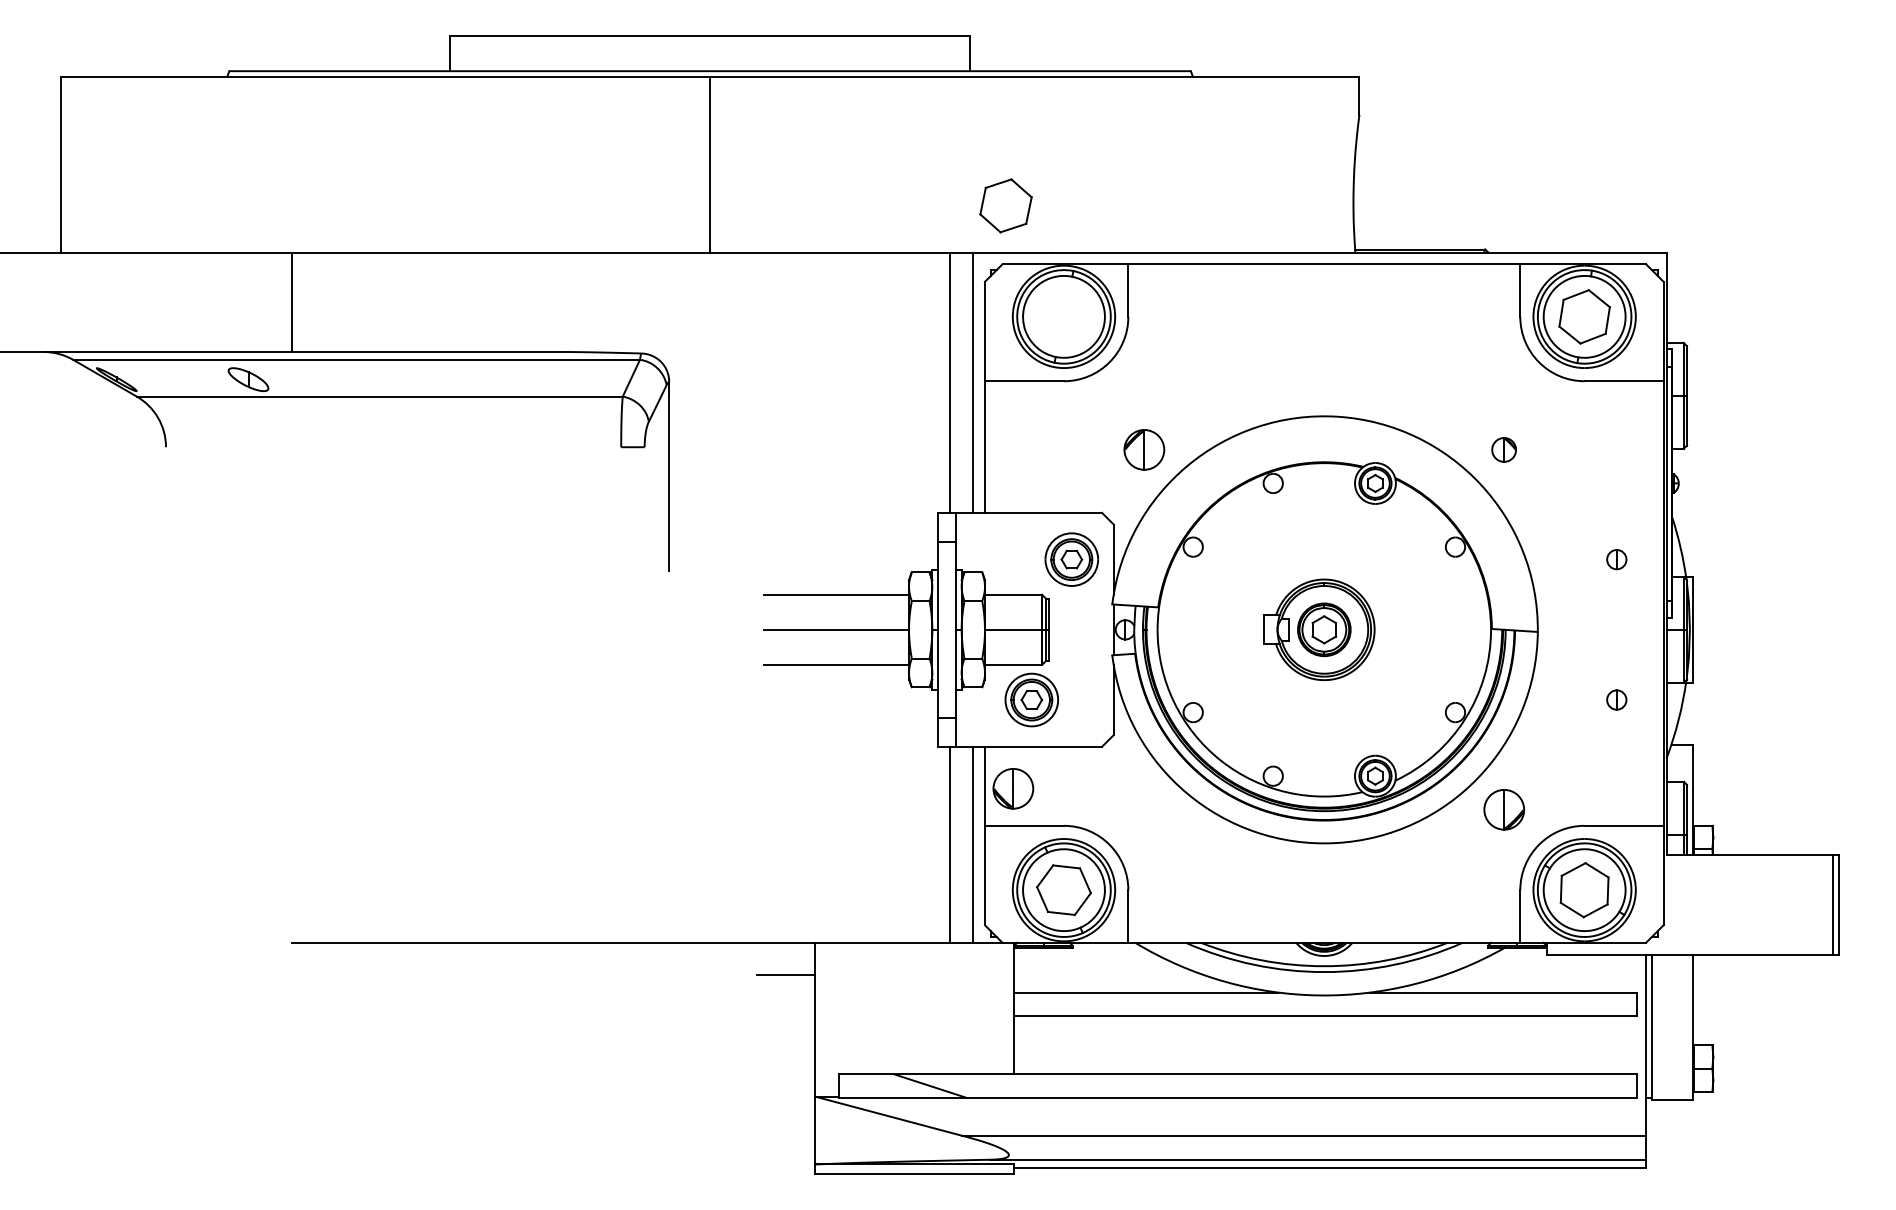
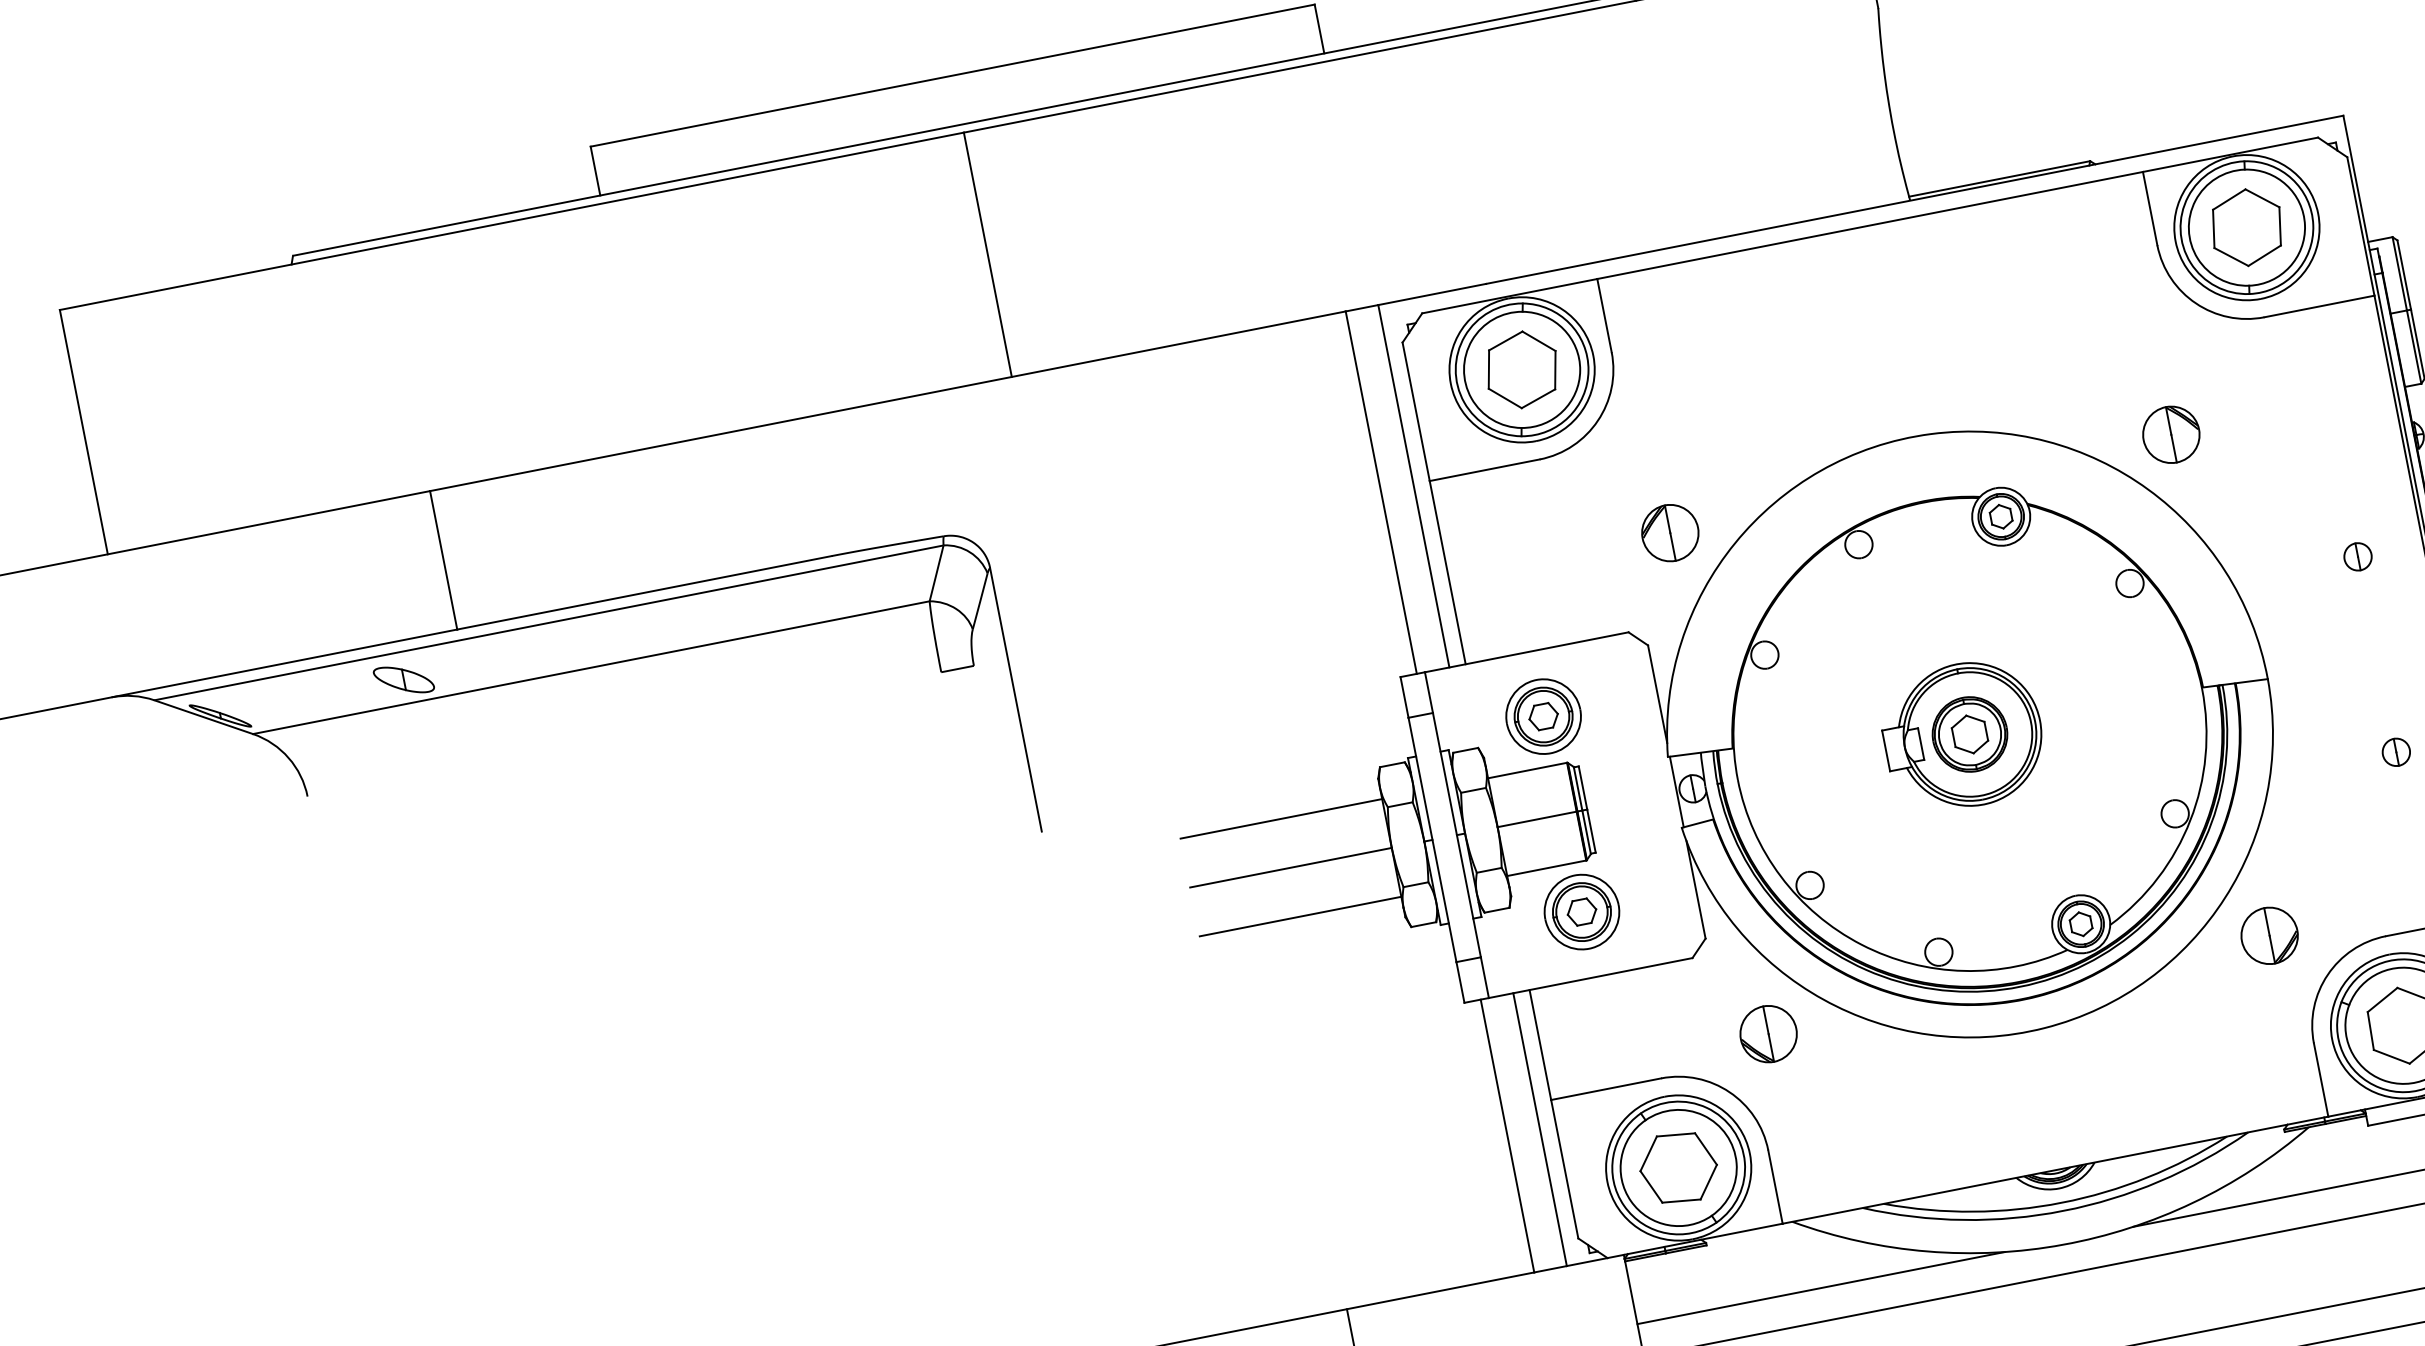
part: (1005, 205) -> (1521, 369), moved
part: (1503, 449) -> (2170, 434), size x1.67
part: (1071, 559) -> (1543, 716), moved
part: (1013, 788) -> (1768, 1033), moved

